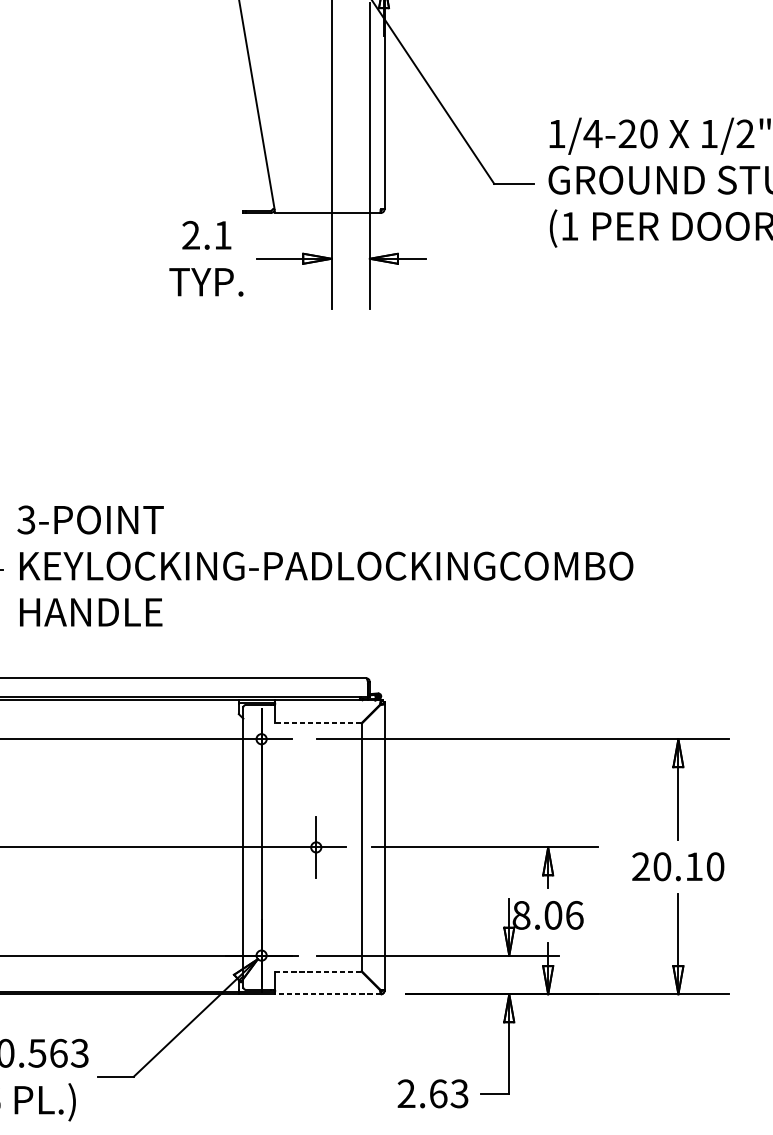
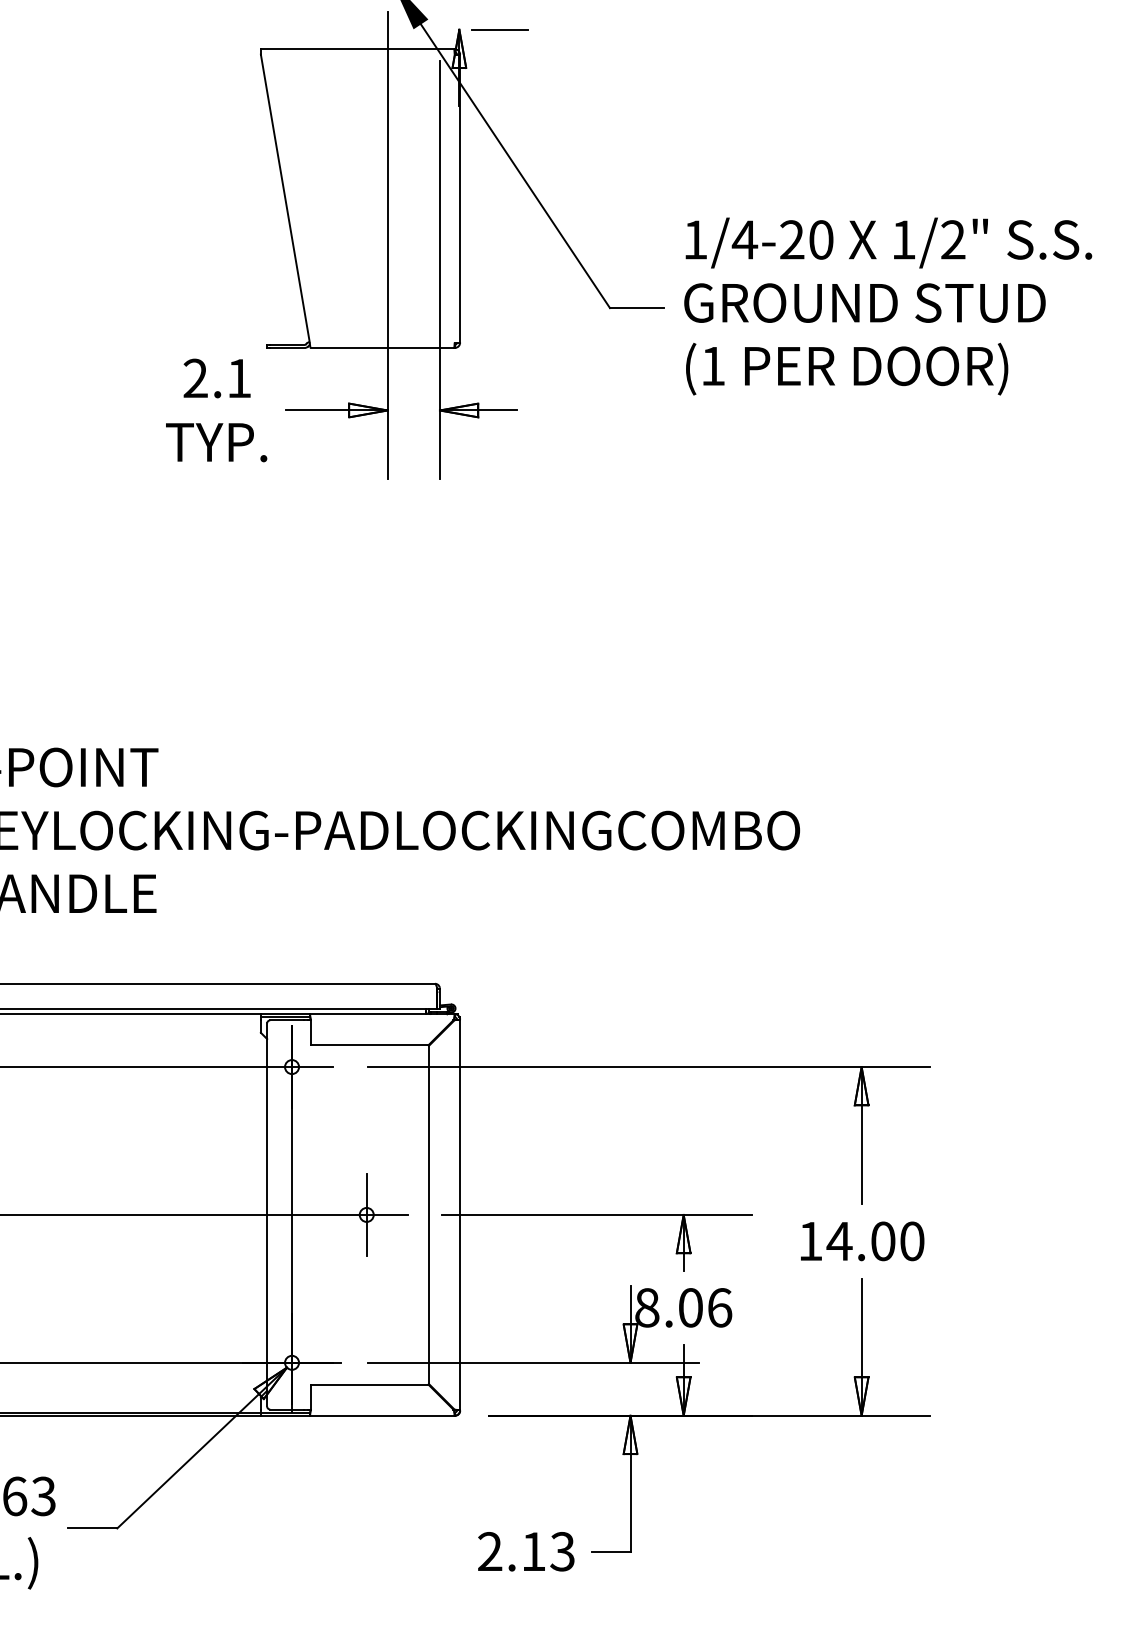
line: (318, 723) -> (369, 1045), dashed -> solid
text: (667, 866) -> (846, 1241), 20.10 -> 14.00
line: (318, 971) -> (369, 1384), dashed -> solid
line: (327, 994) -> (381, 1415), dashed -> solid
text: (439, 1093) -> (534, 1551), 2.63 -> 2.13

